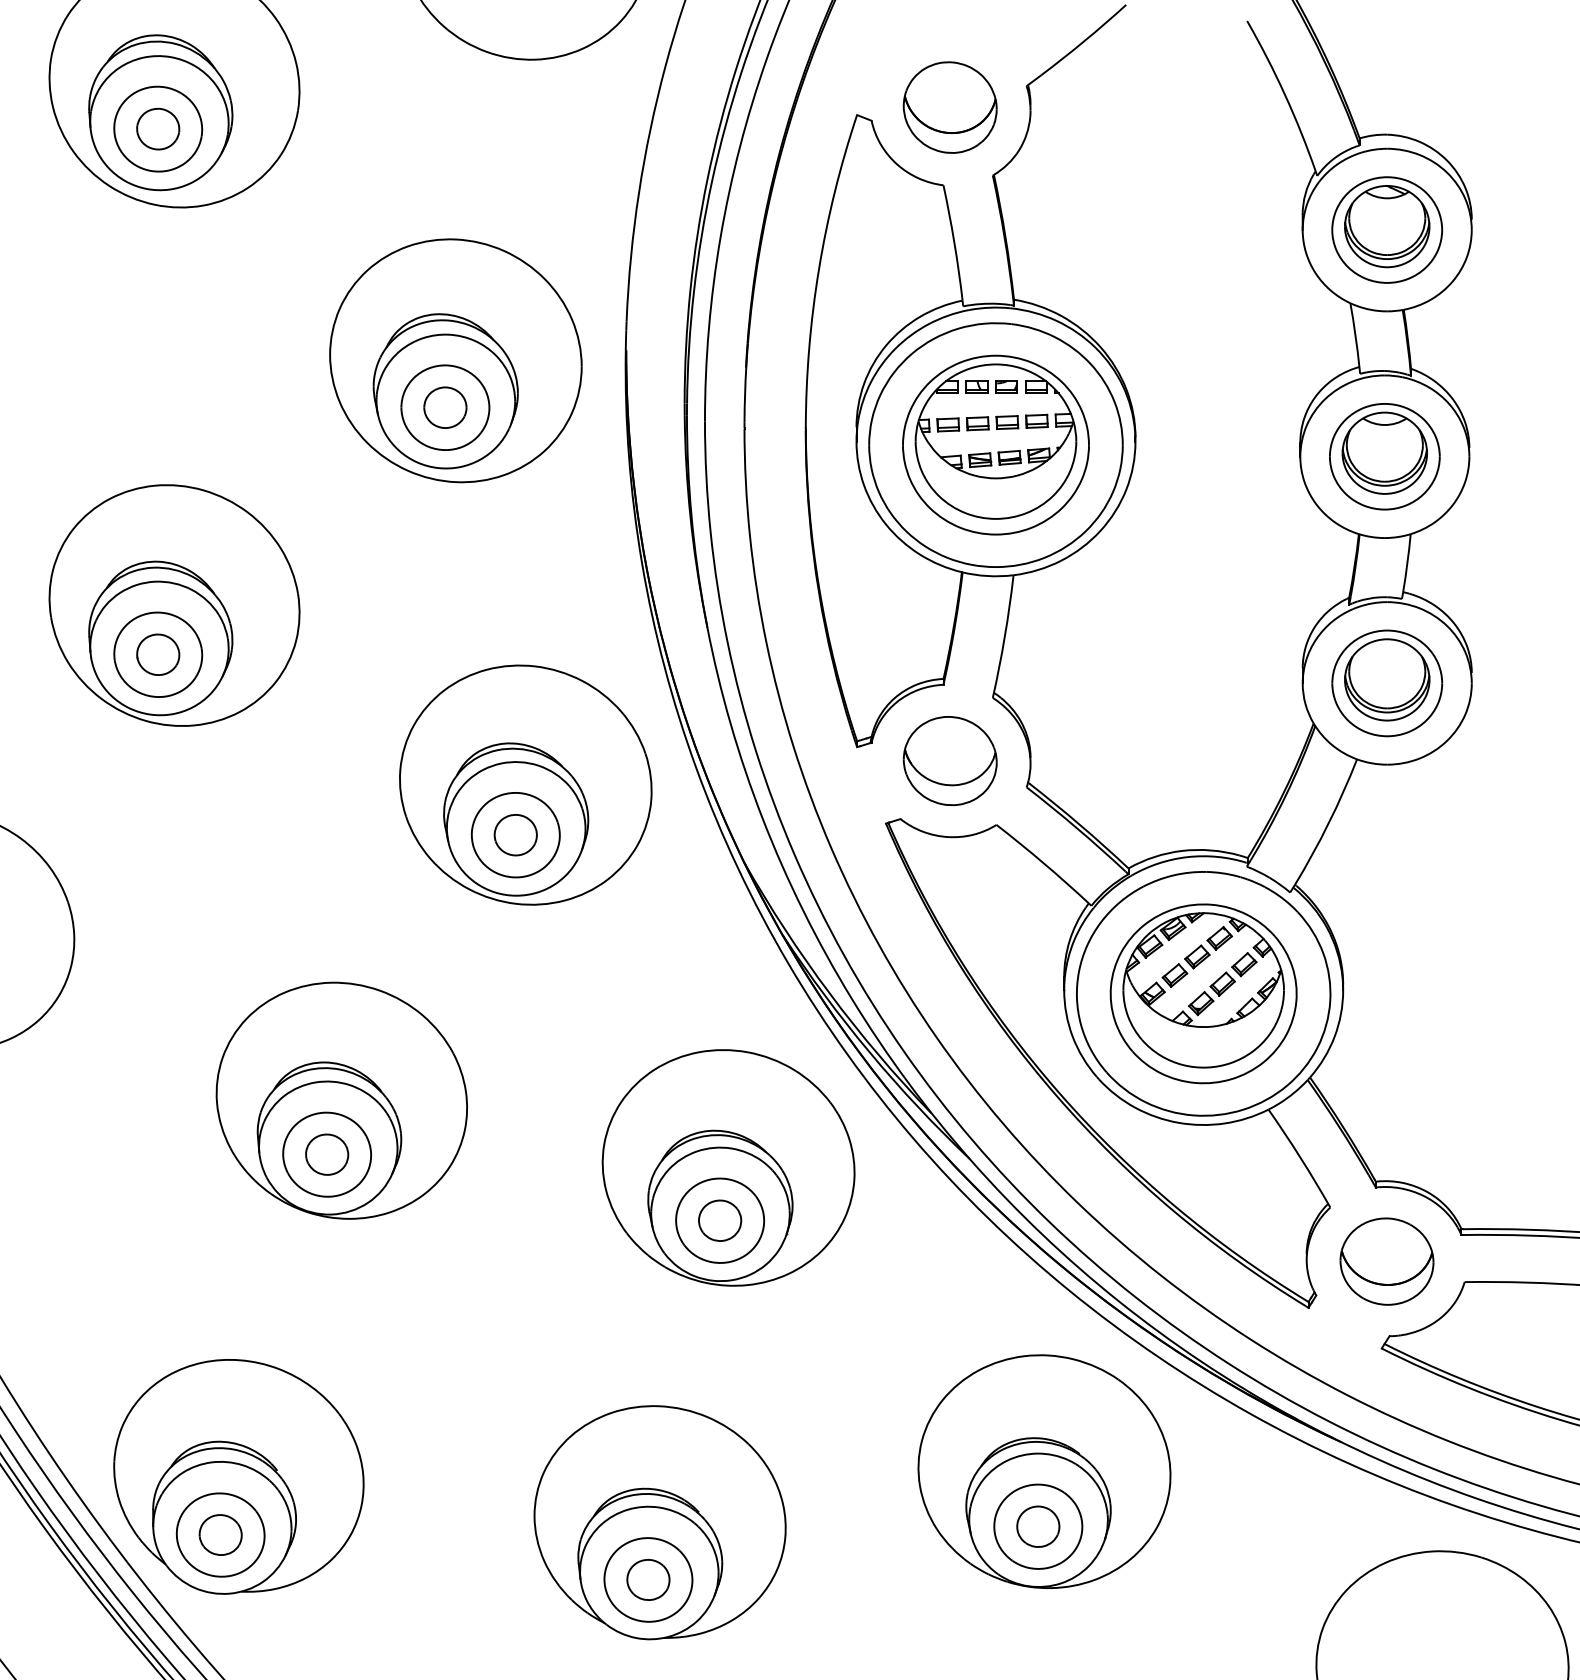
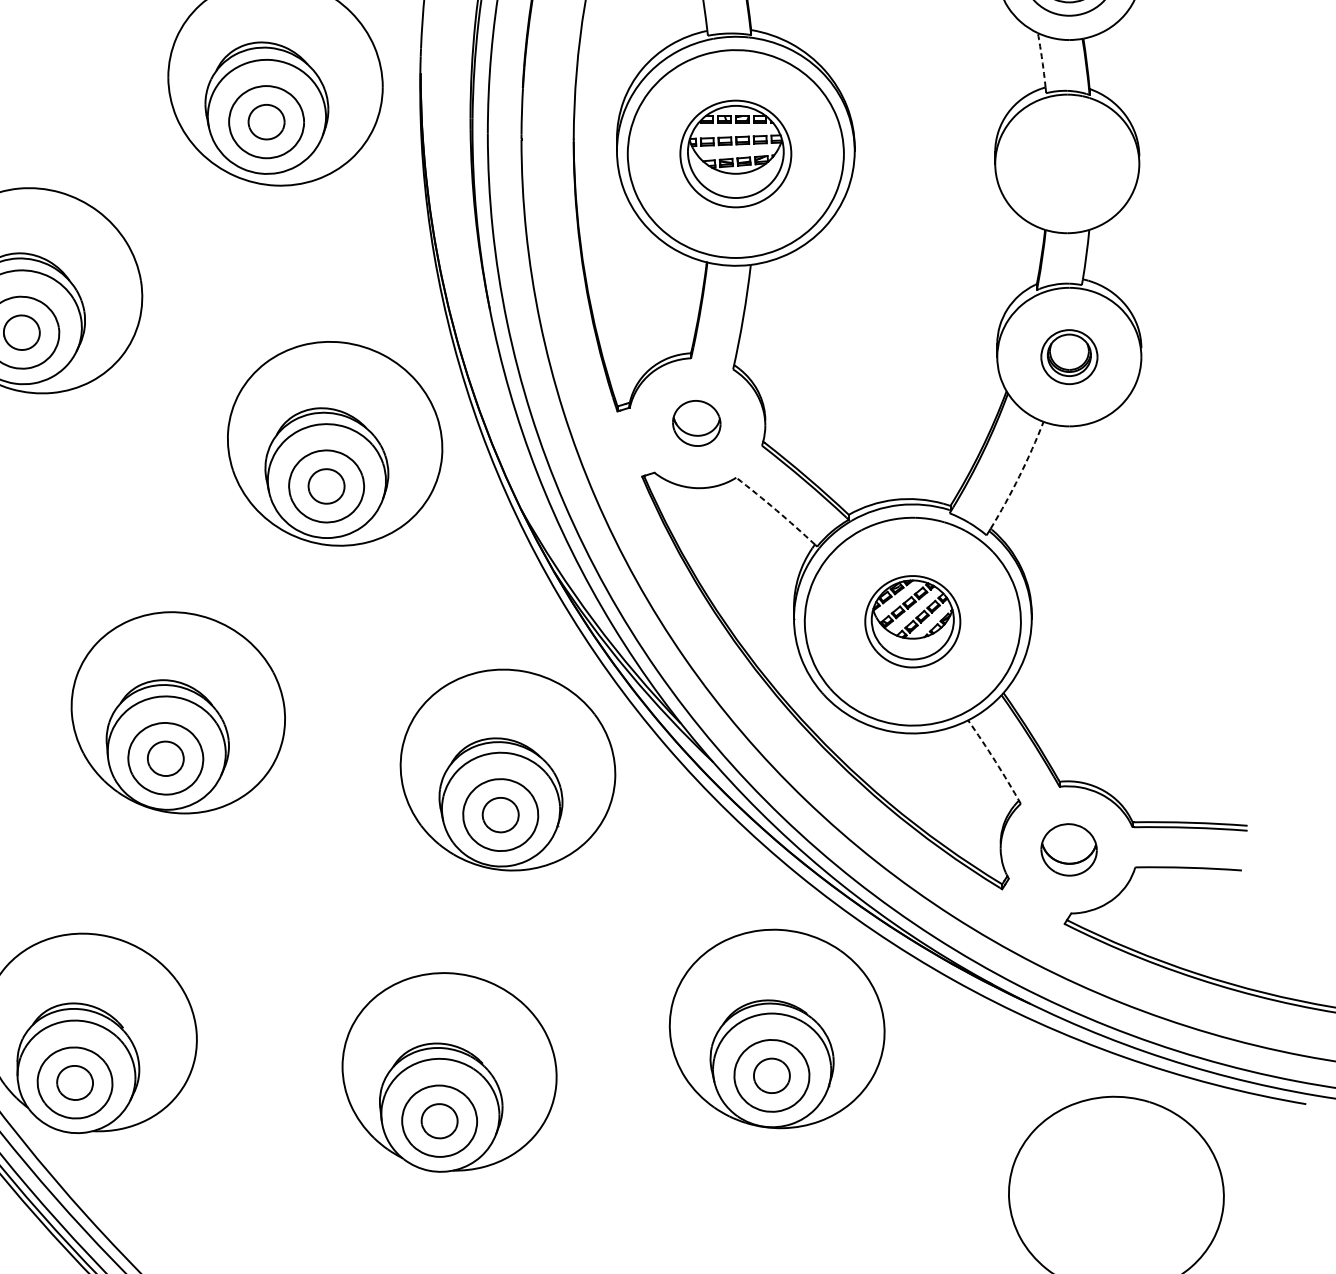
arc: (1355, 335) -> (1042, 60), solid -> dashed
part: (995, 444) -> (735, 153), size x0.7
part: (1384, 456) -> (1066, 163), removed
part: (1387, 683) -> (1069, 357), size x0.6
part: (949, 761) -> (696, 423), size x0.6
arc: (1328, 823) -> (1019, 476), solid -> dashed
arc: (1043, 863) -> (776, 510), solid -> dashed
part: (1203, 993) -> (912, 621), size x0.6
arc: (1300, 1157) -> (995, 761), solid -> dashed
part: (1386, 1261) -> (1068, 849), size x0.7

